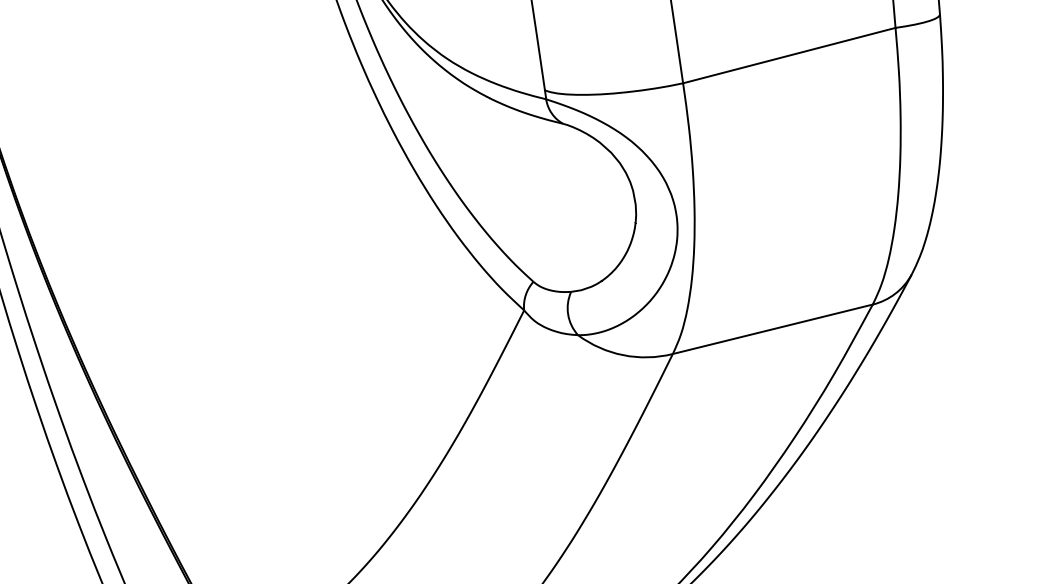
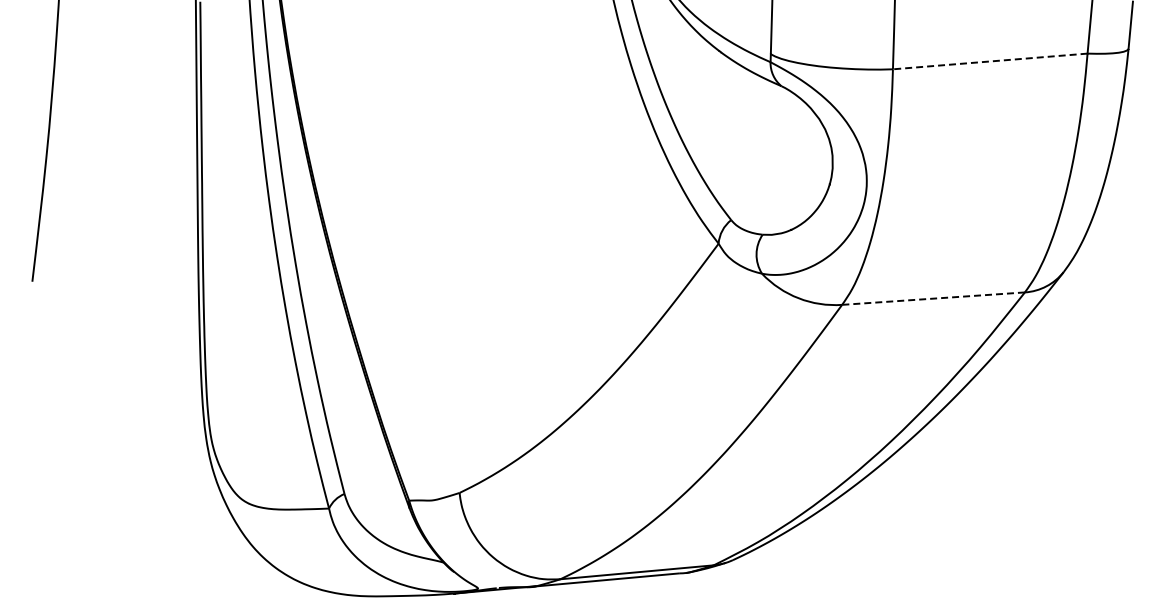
line: (789, 55) -> (990, 61), solid -> dashed
line: (772, 329) -> (933, 298), solid -> dashed

